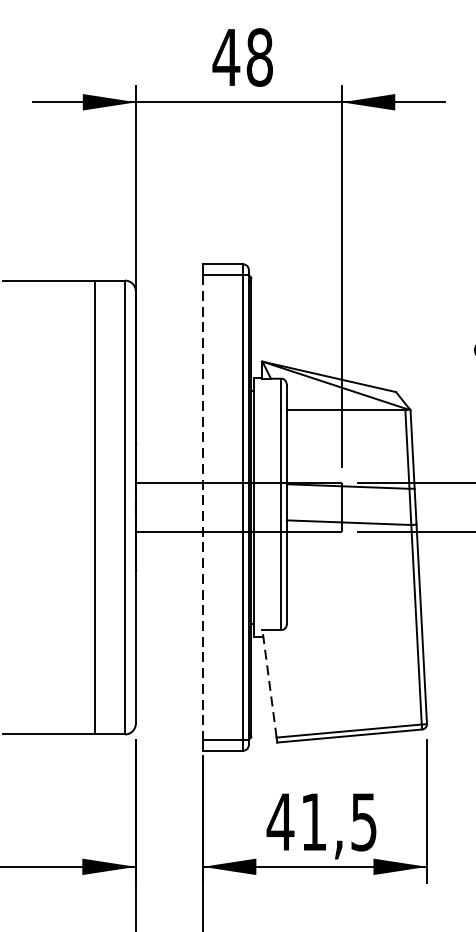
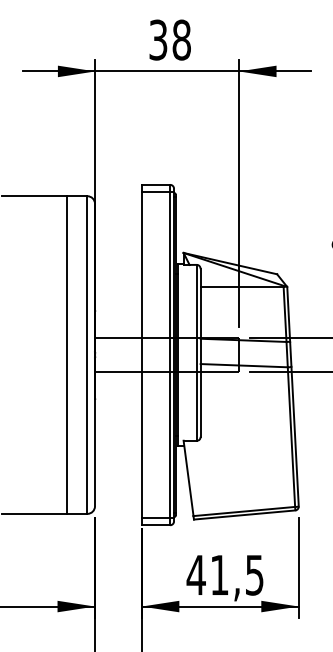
text: (226, 56) -> (158, 39), 48 -> 38
line: (202, 508) -> (141, 355), dashed -> solid
line: (269, 682) -> (188, 477), dashed -> solid

